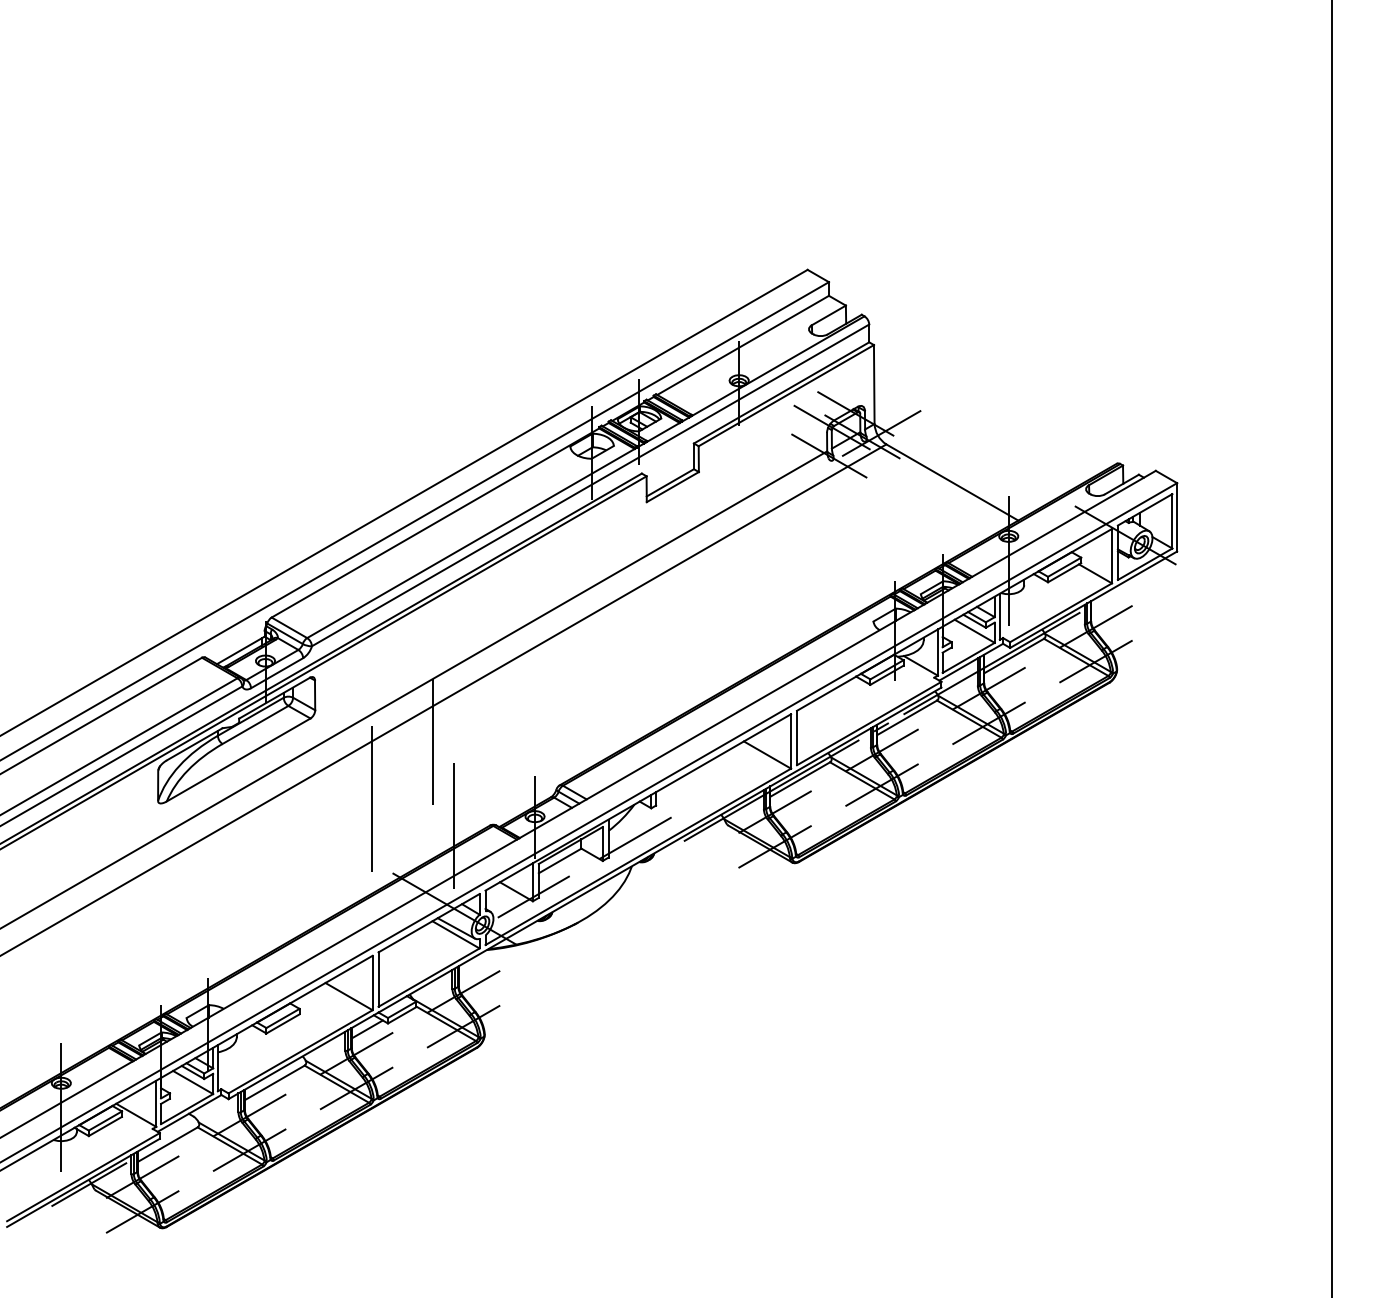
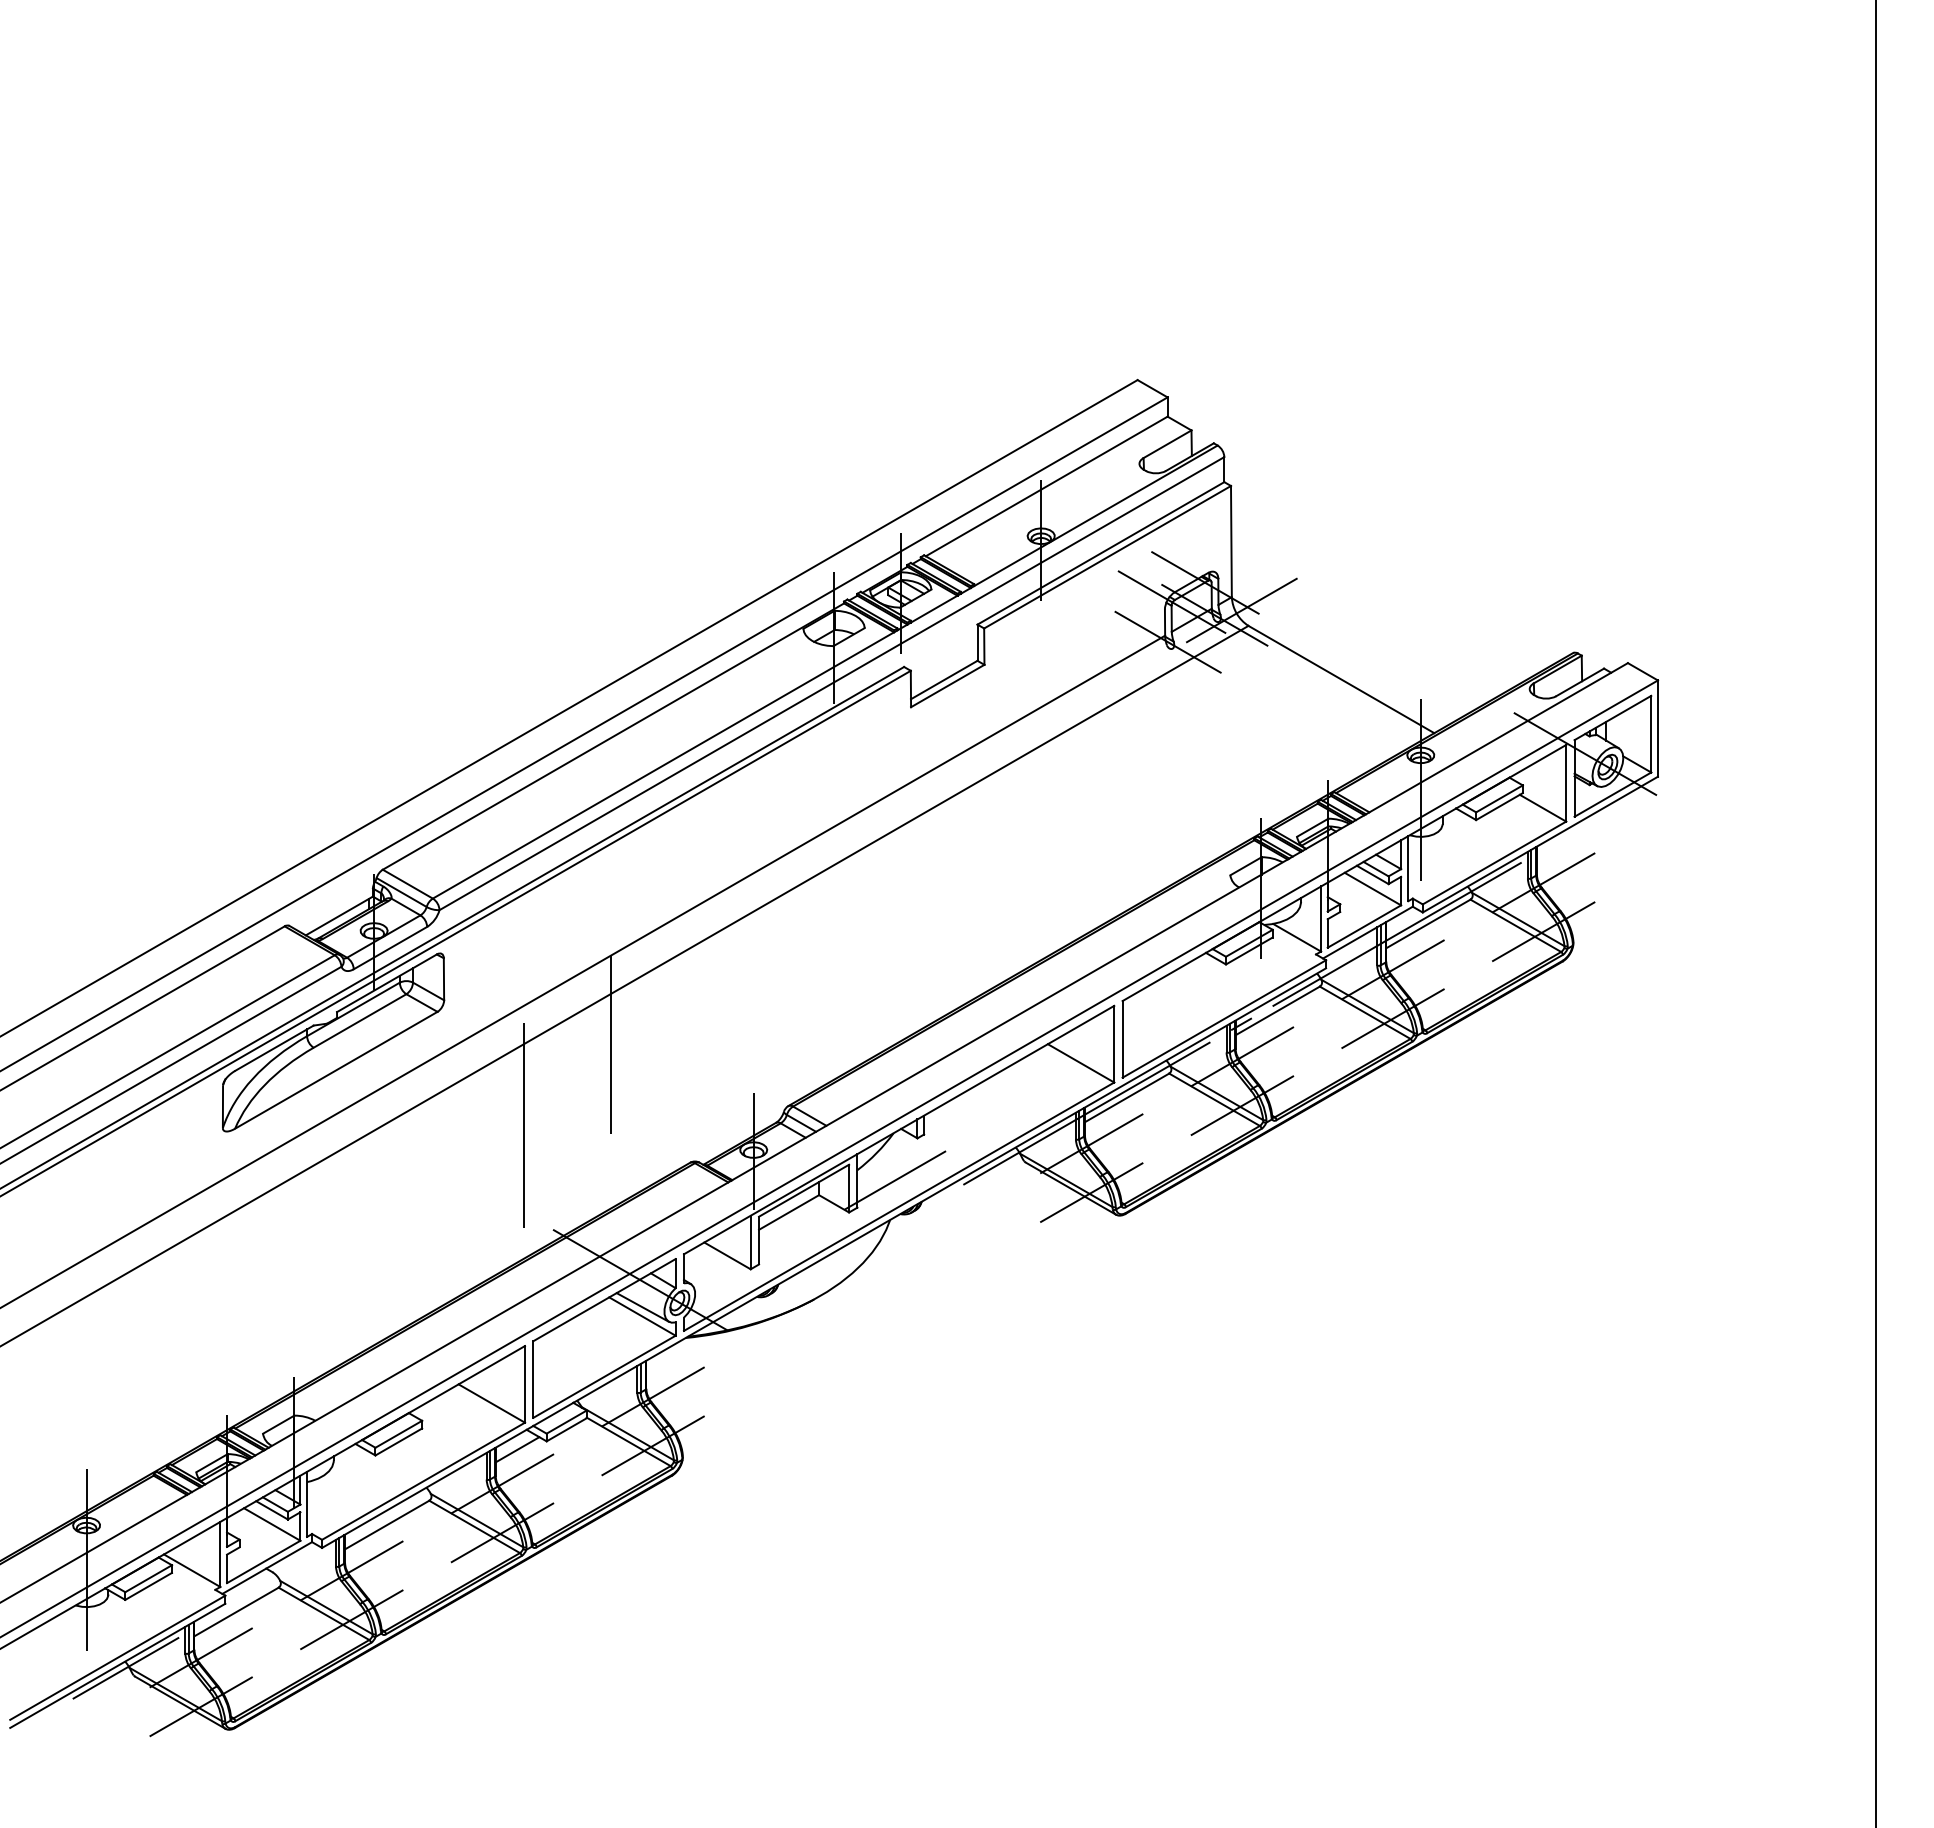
line: (453, 826) -> (638, 1163), removed
line: (533, 896) -> (751, 1262), removed

